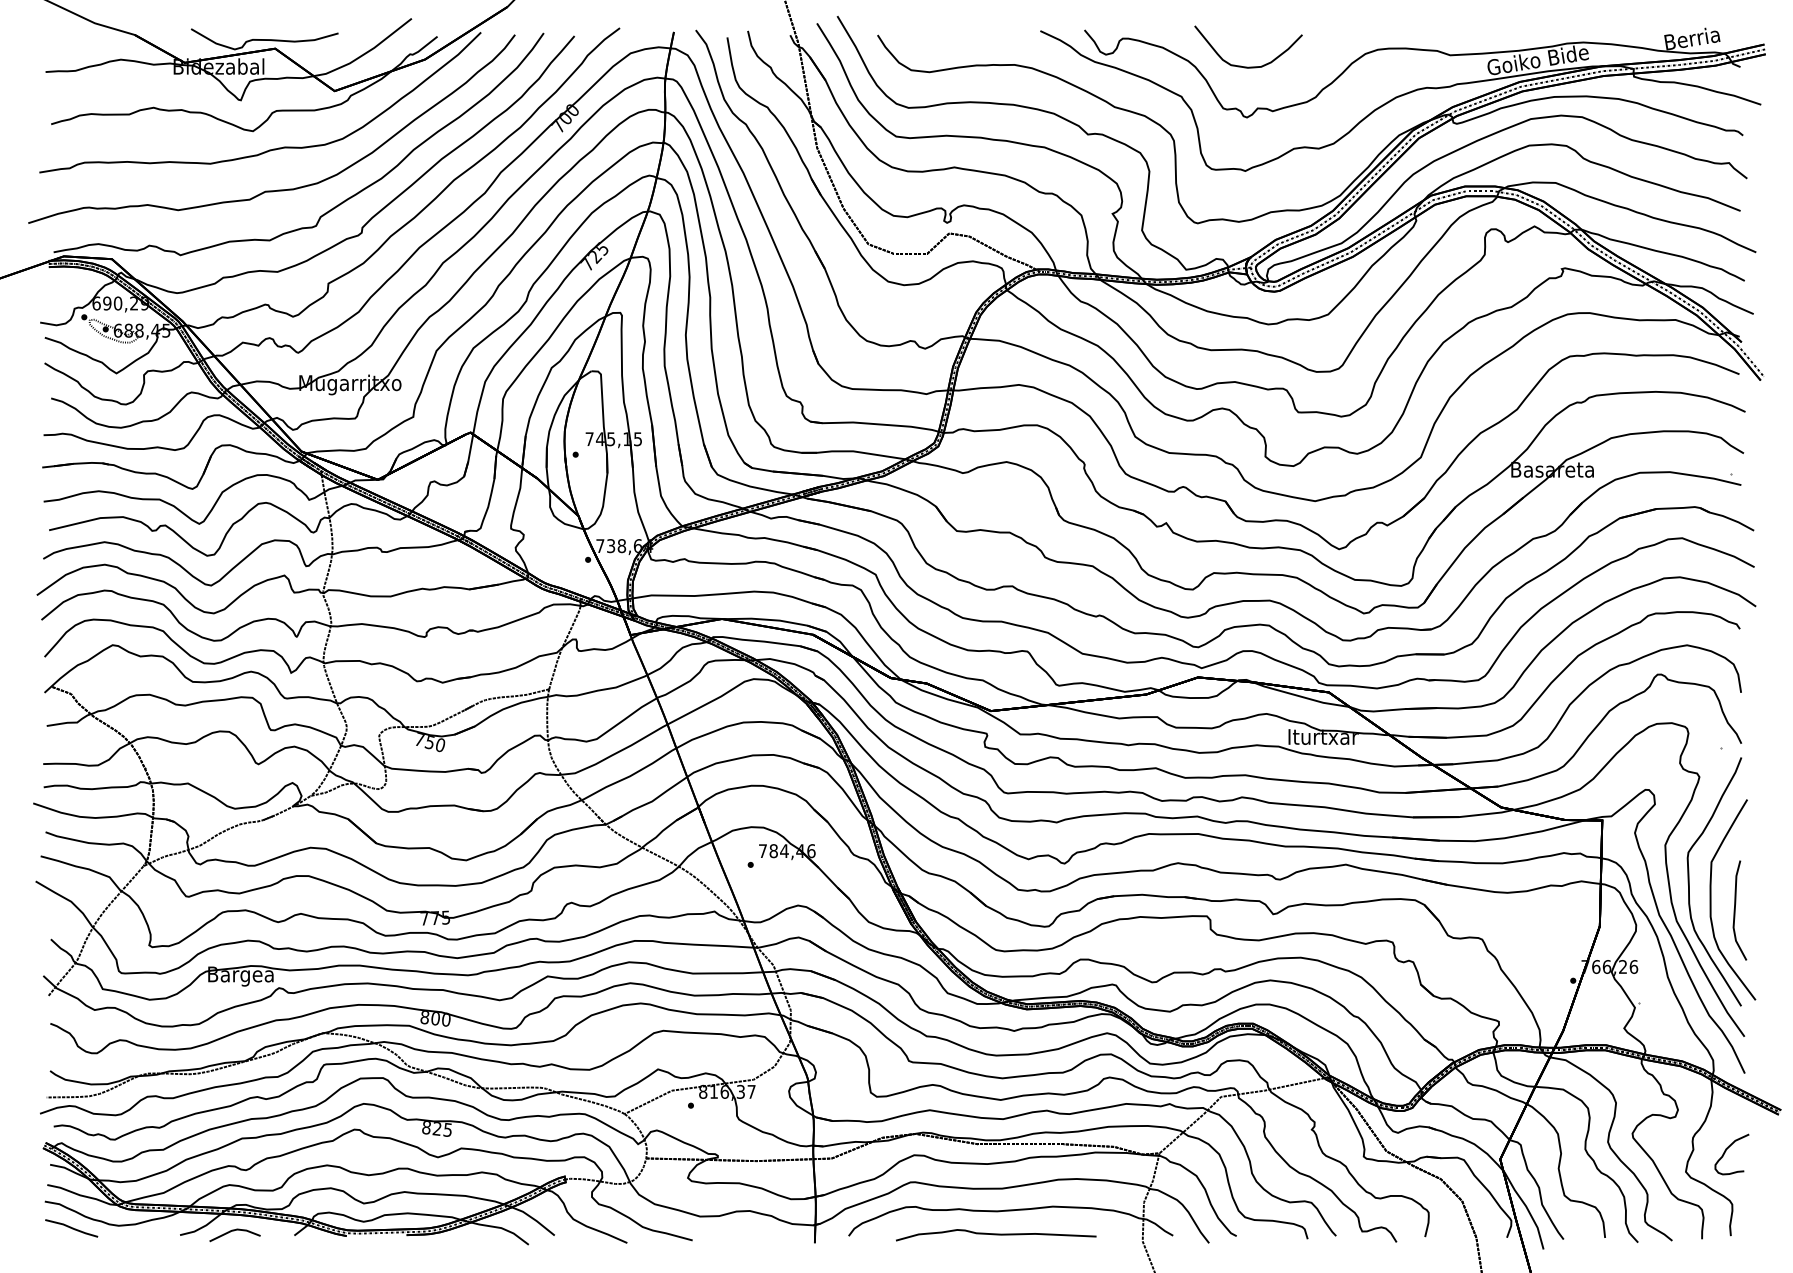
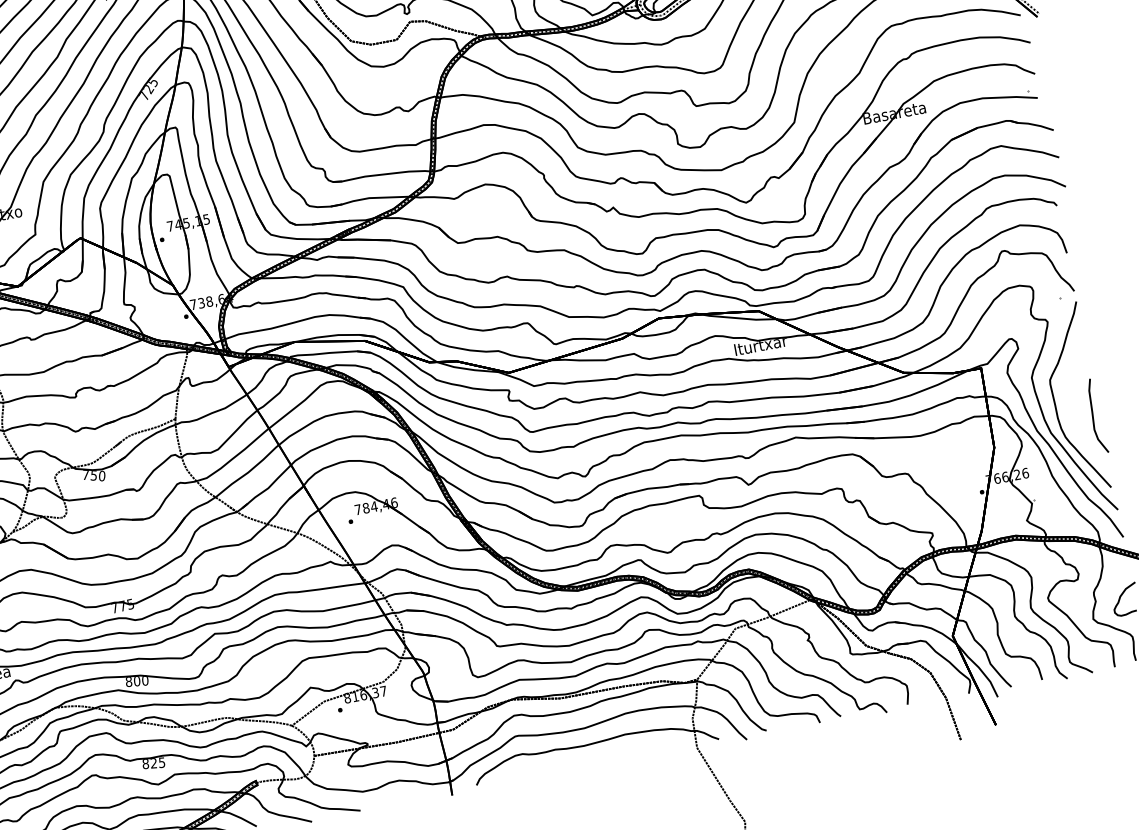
curve: (1711, 899) -> (1073, 411), removed
curve: (996, 1235) -> (586, 764), removed

